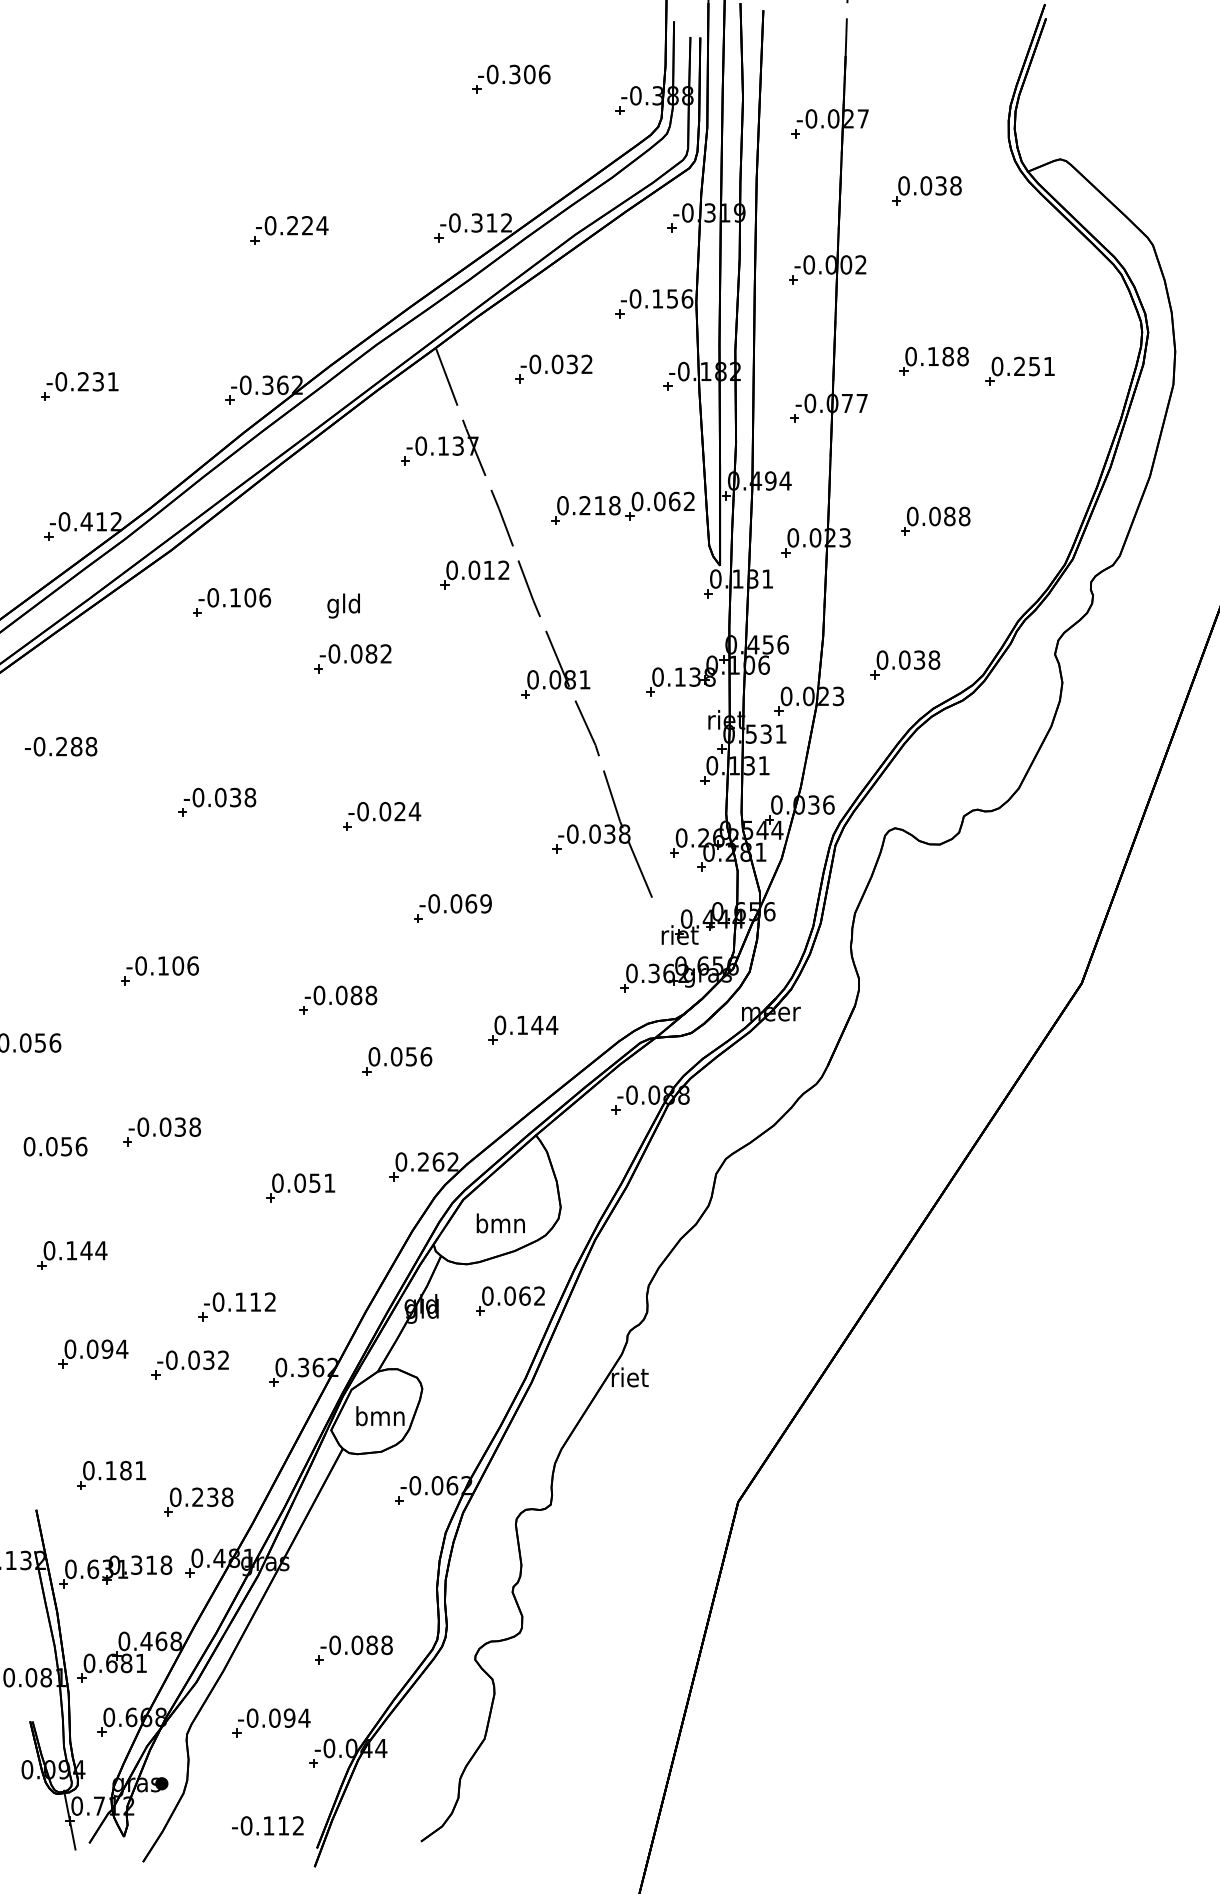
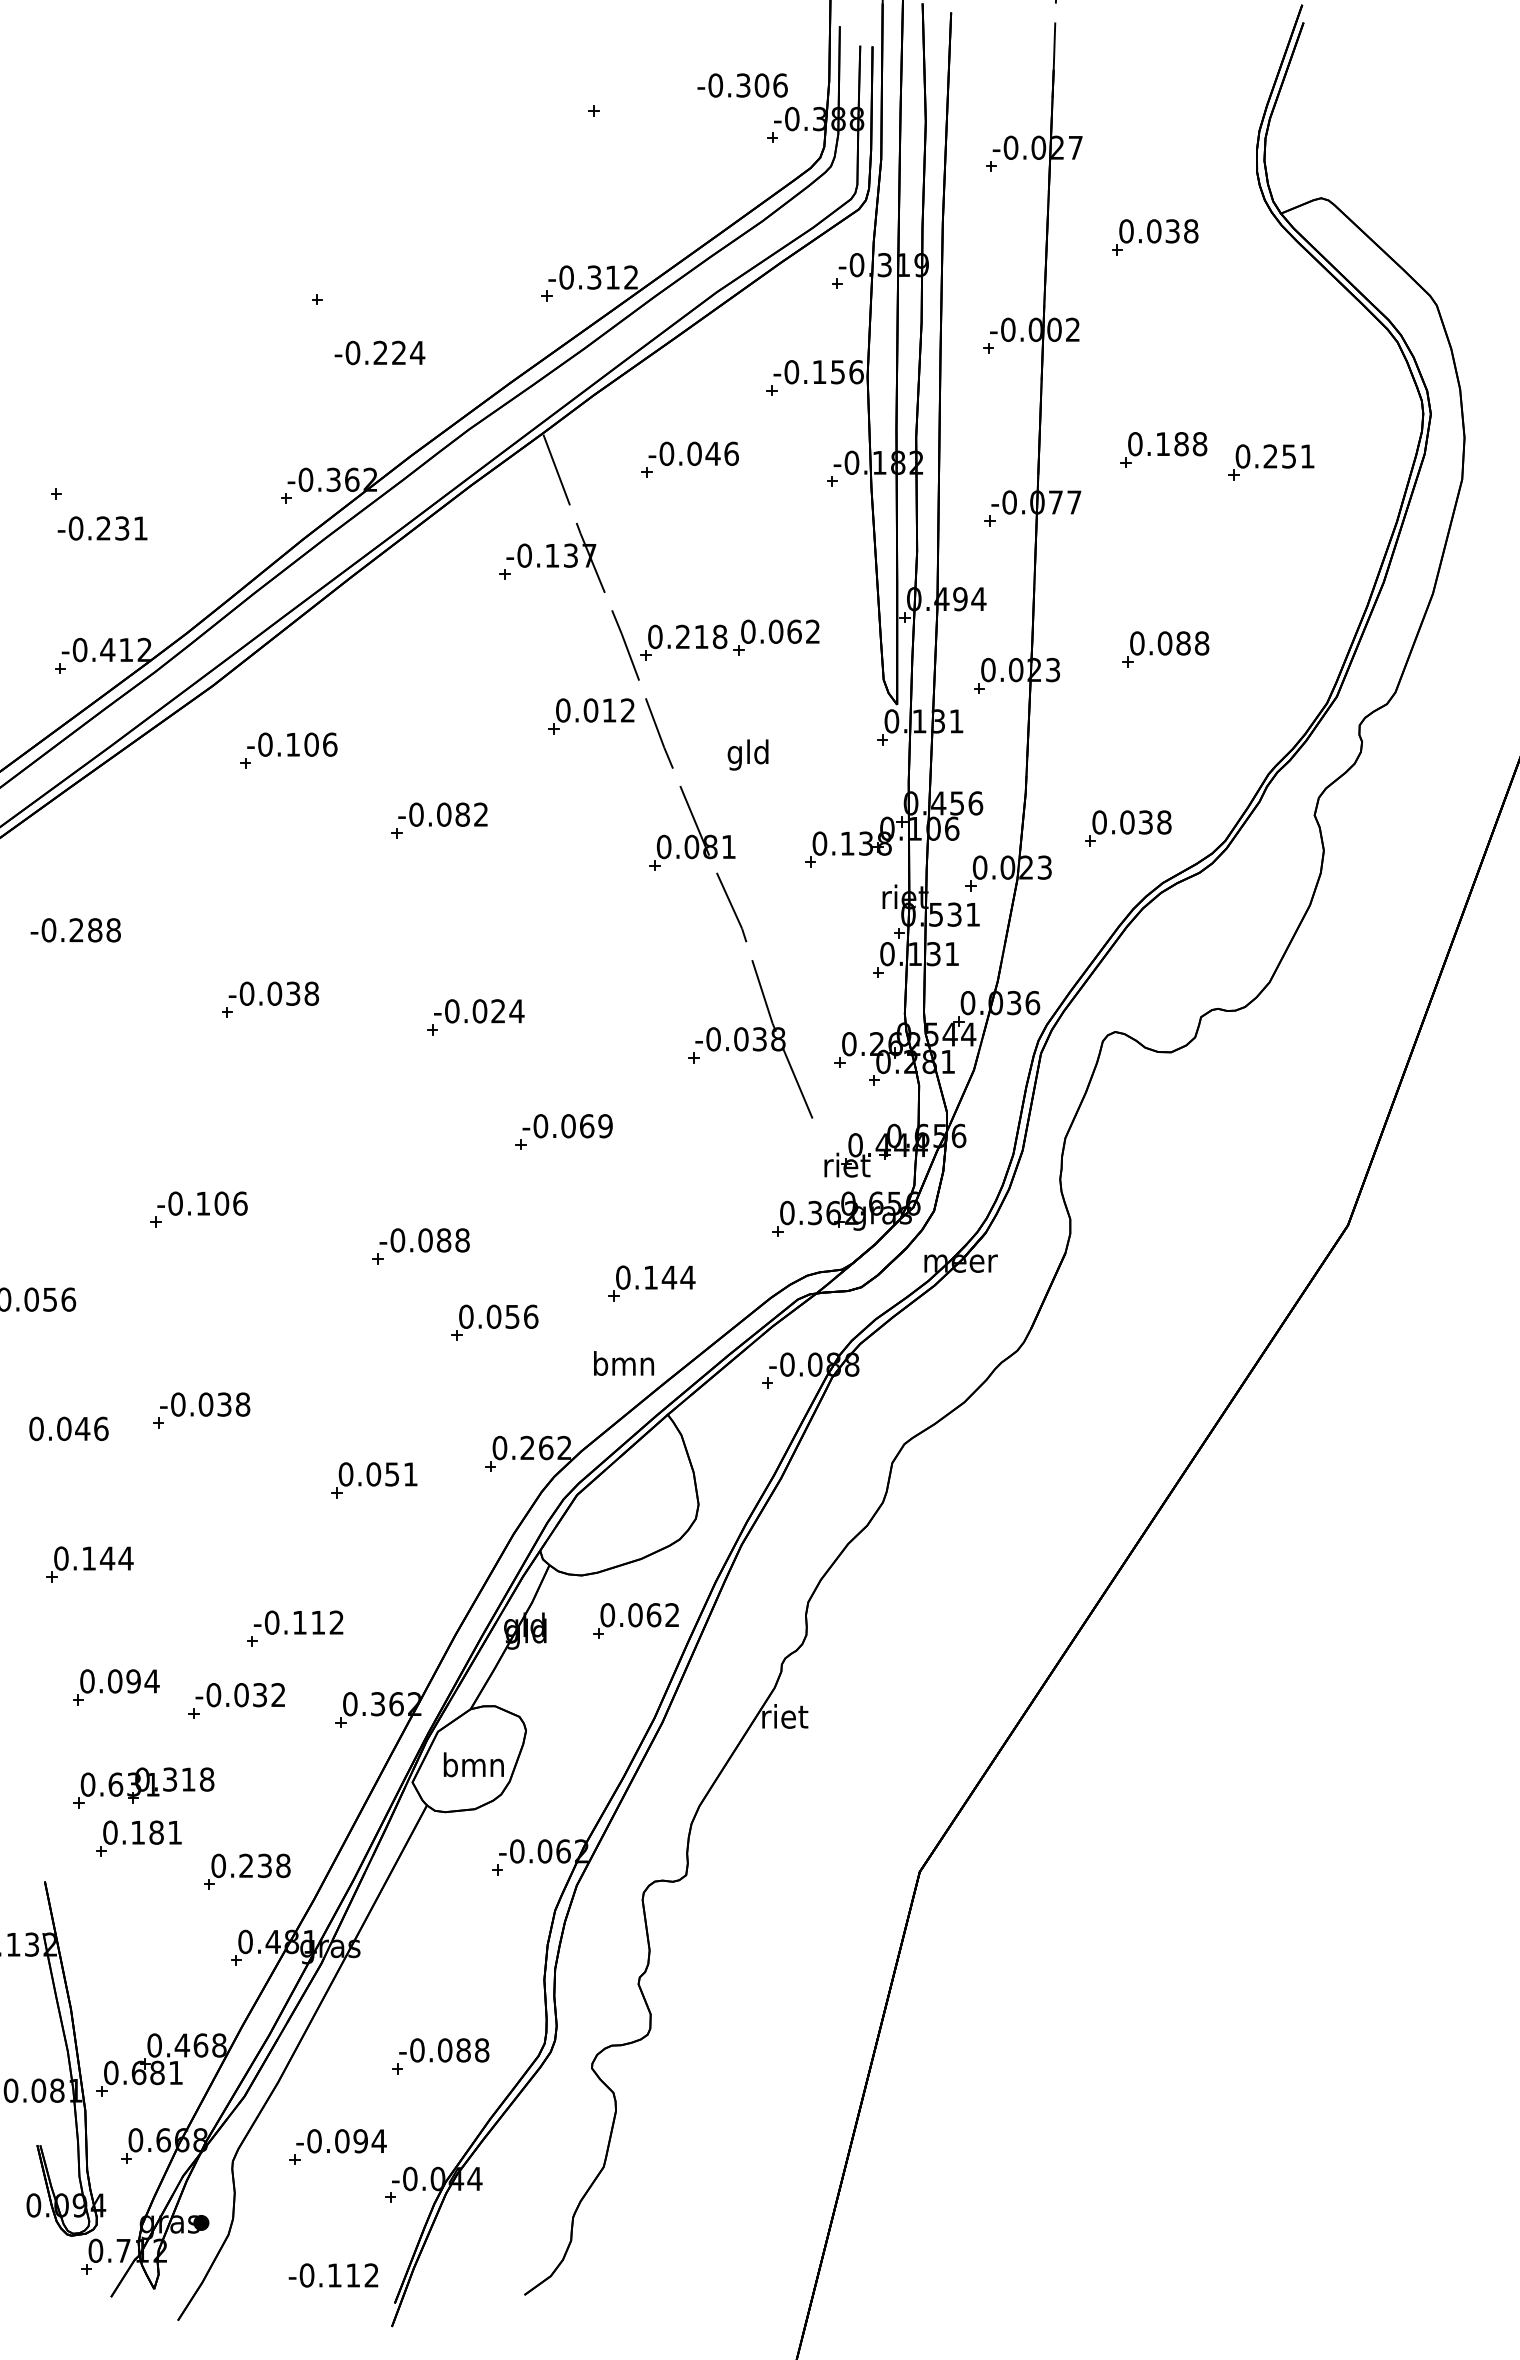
text: (514, 74) -> (742, 85), moved
text: (291, 225) -> (379, 352), moved
text: (579, 364) -> (721, 453), -0.032 -> -0.046
text: (82, 381) -> (102, 528), moved
part: (622, 507) -> (729, 639), moved
text: (343, 605) -> (747, 754), moved
text: (66, 1147) -> (82, 1429), 0.056 -> 0.046
text: (500, 1223) -> (623, 1363), moved
part: (115, 1571) -> (143, 1787), moved
line: (69, 1819) -> (86, 2267), removed

